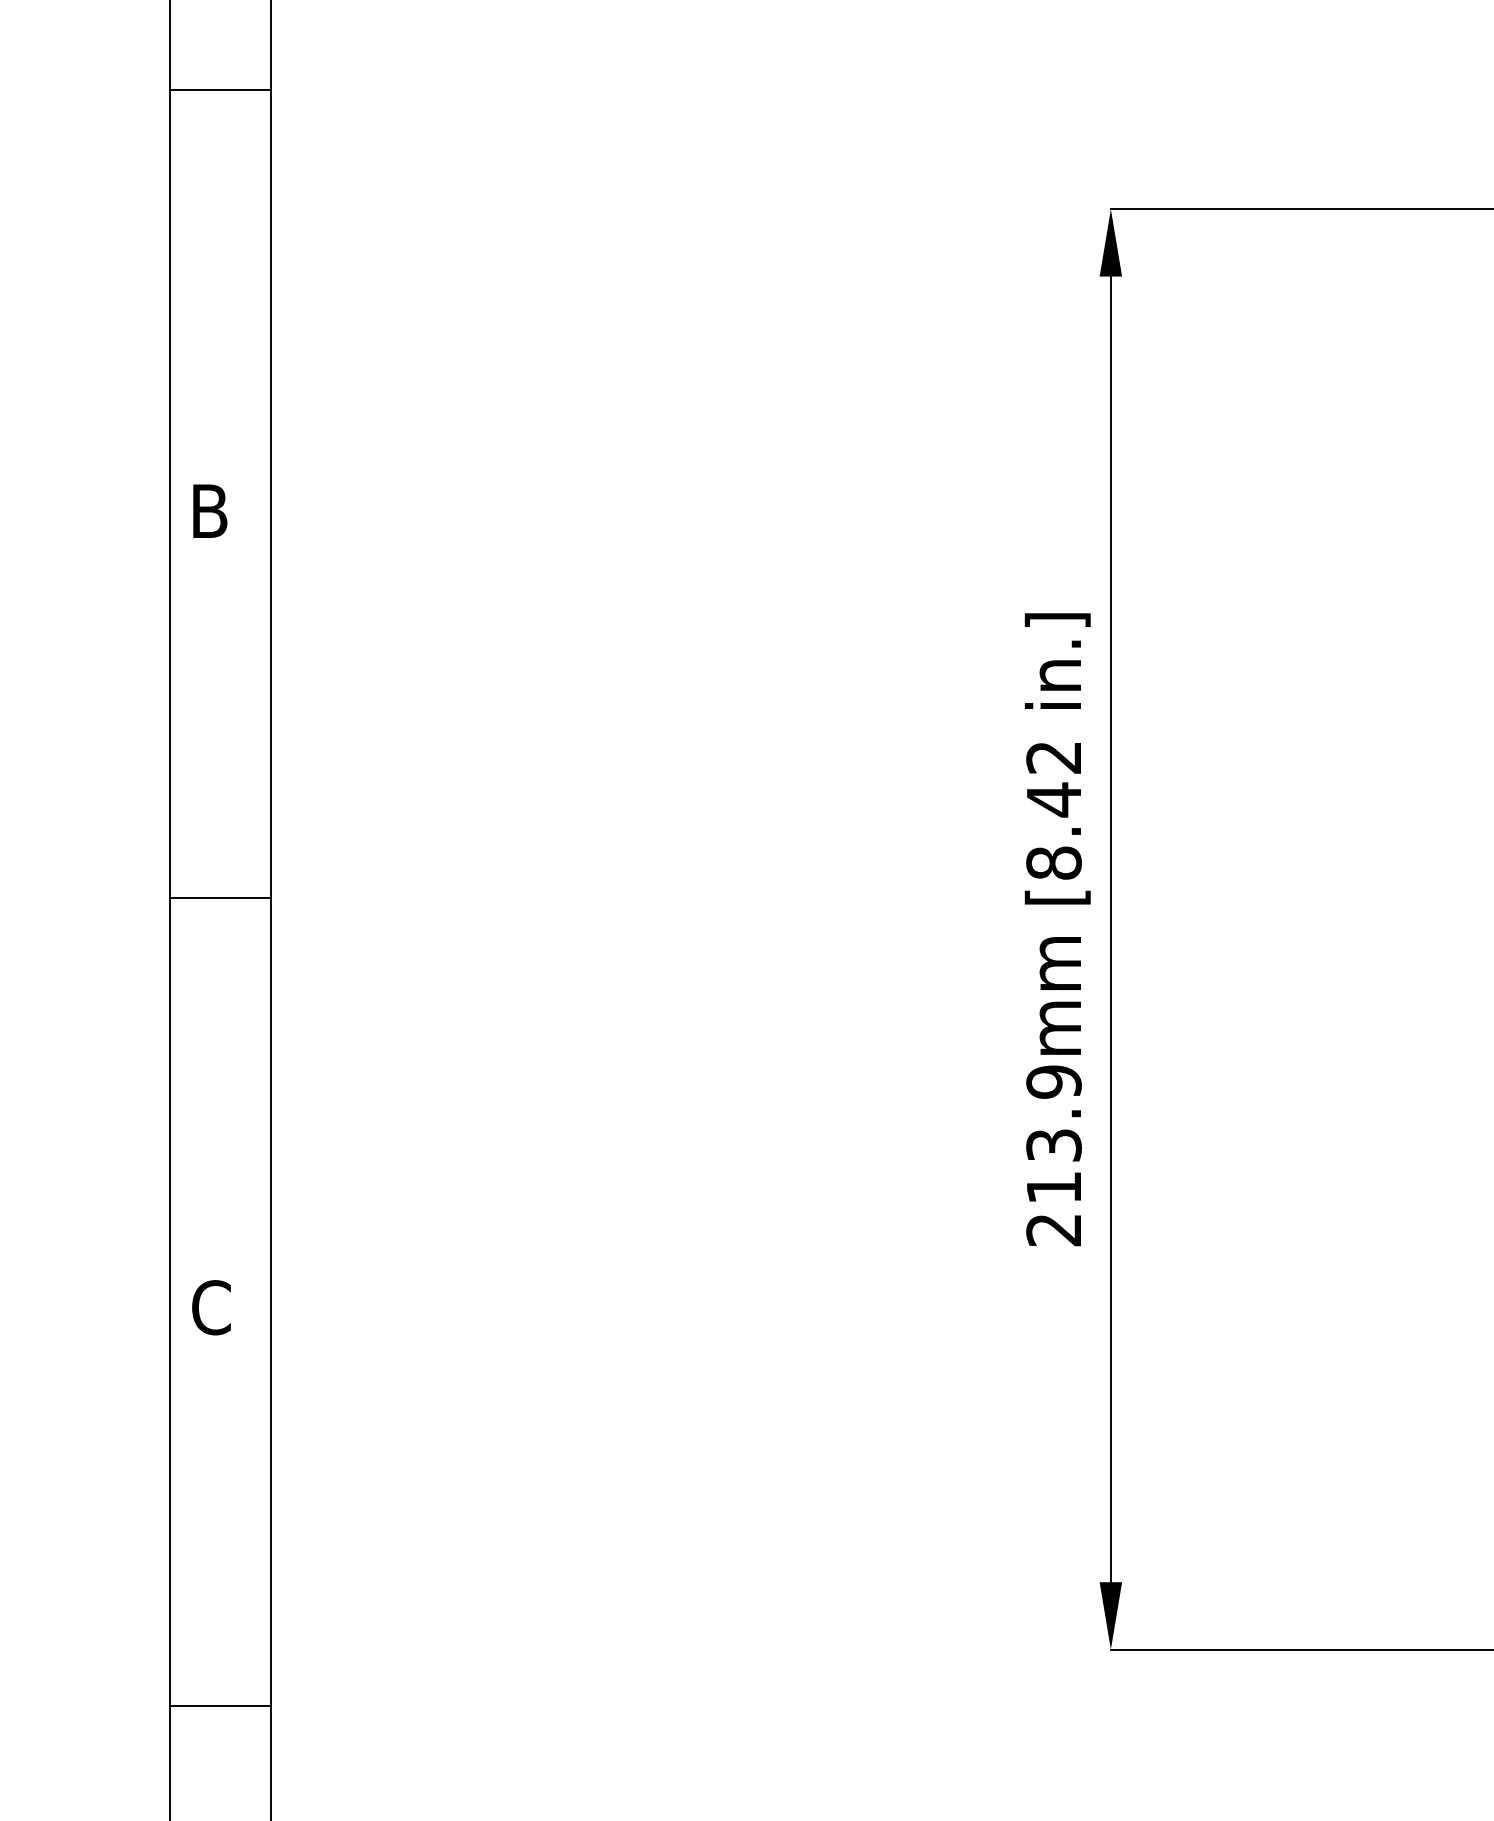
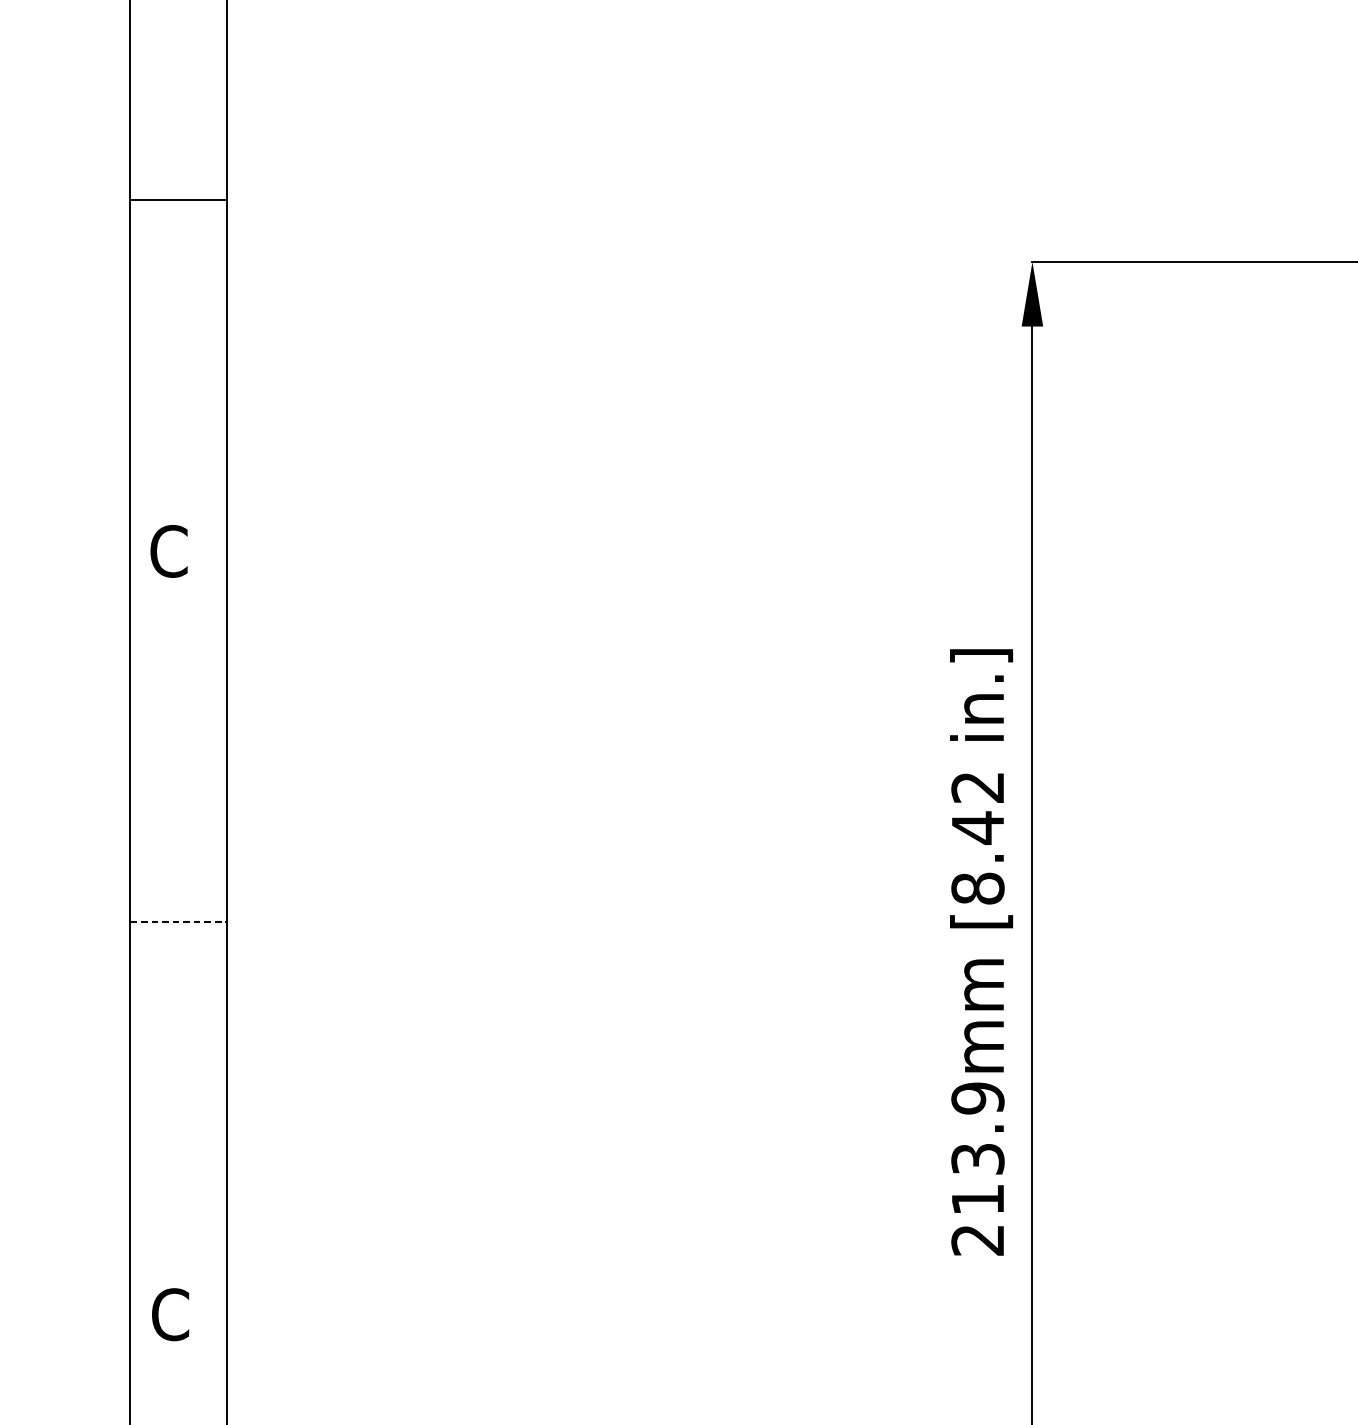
line: (219, 90) -> (178, 199), moved
text: (209, 510) -> (168, 550), B -> C
line: (220, 898) -> (179, 922), solid -> dashed

